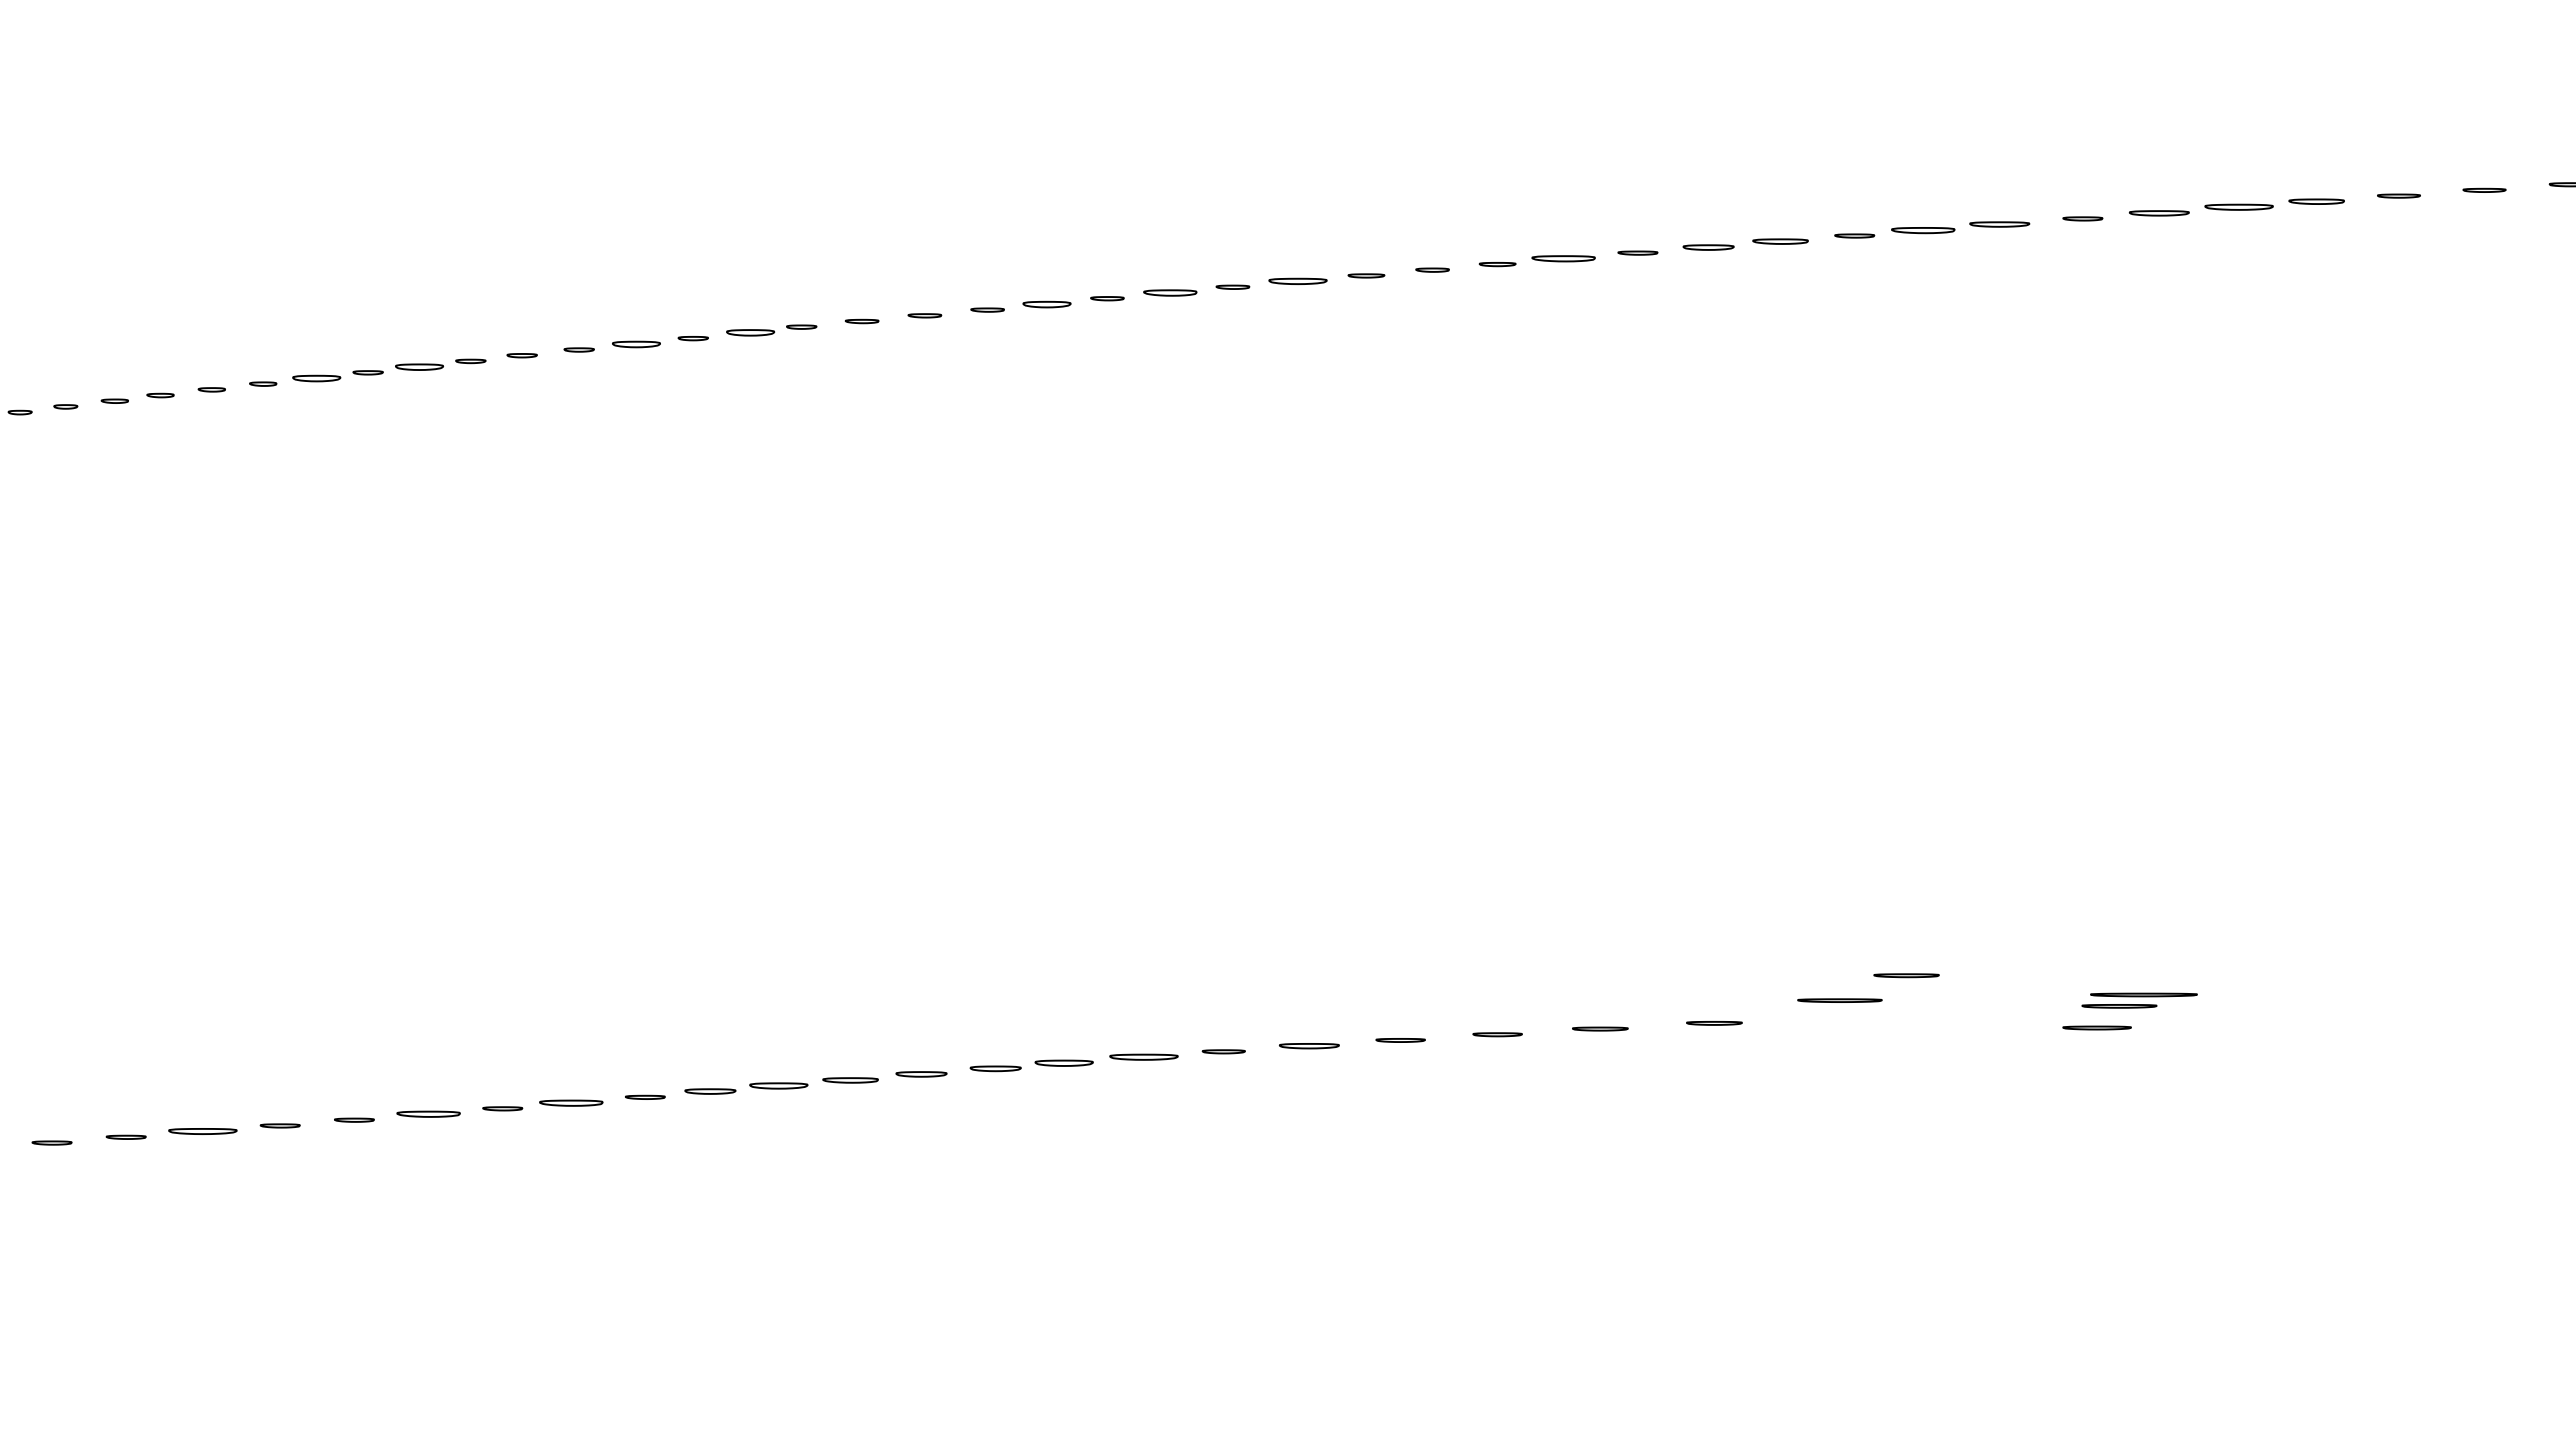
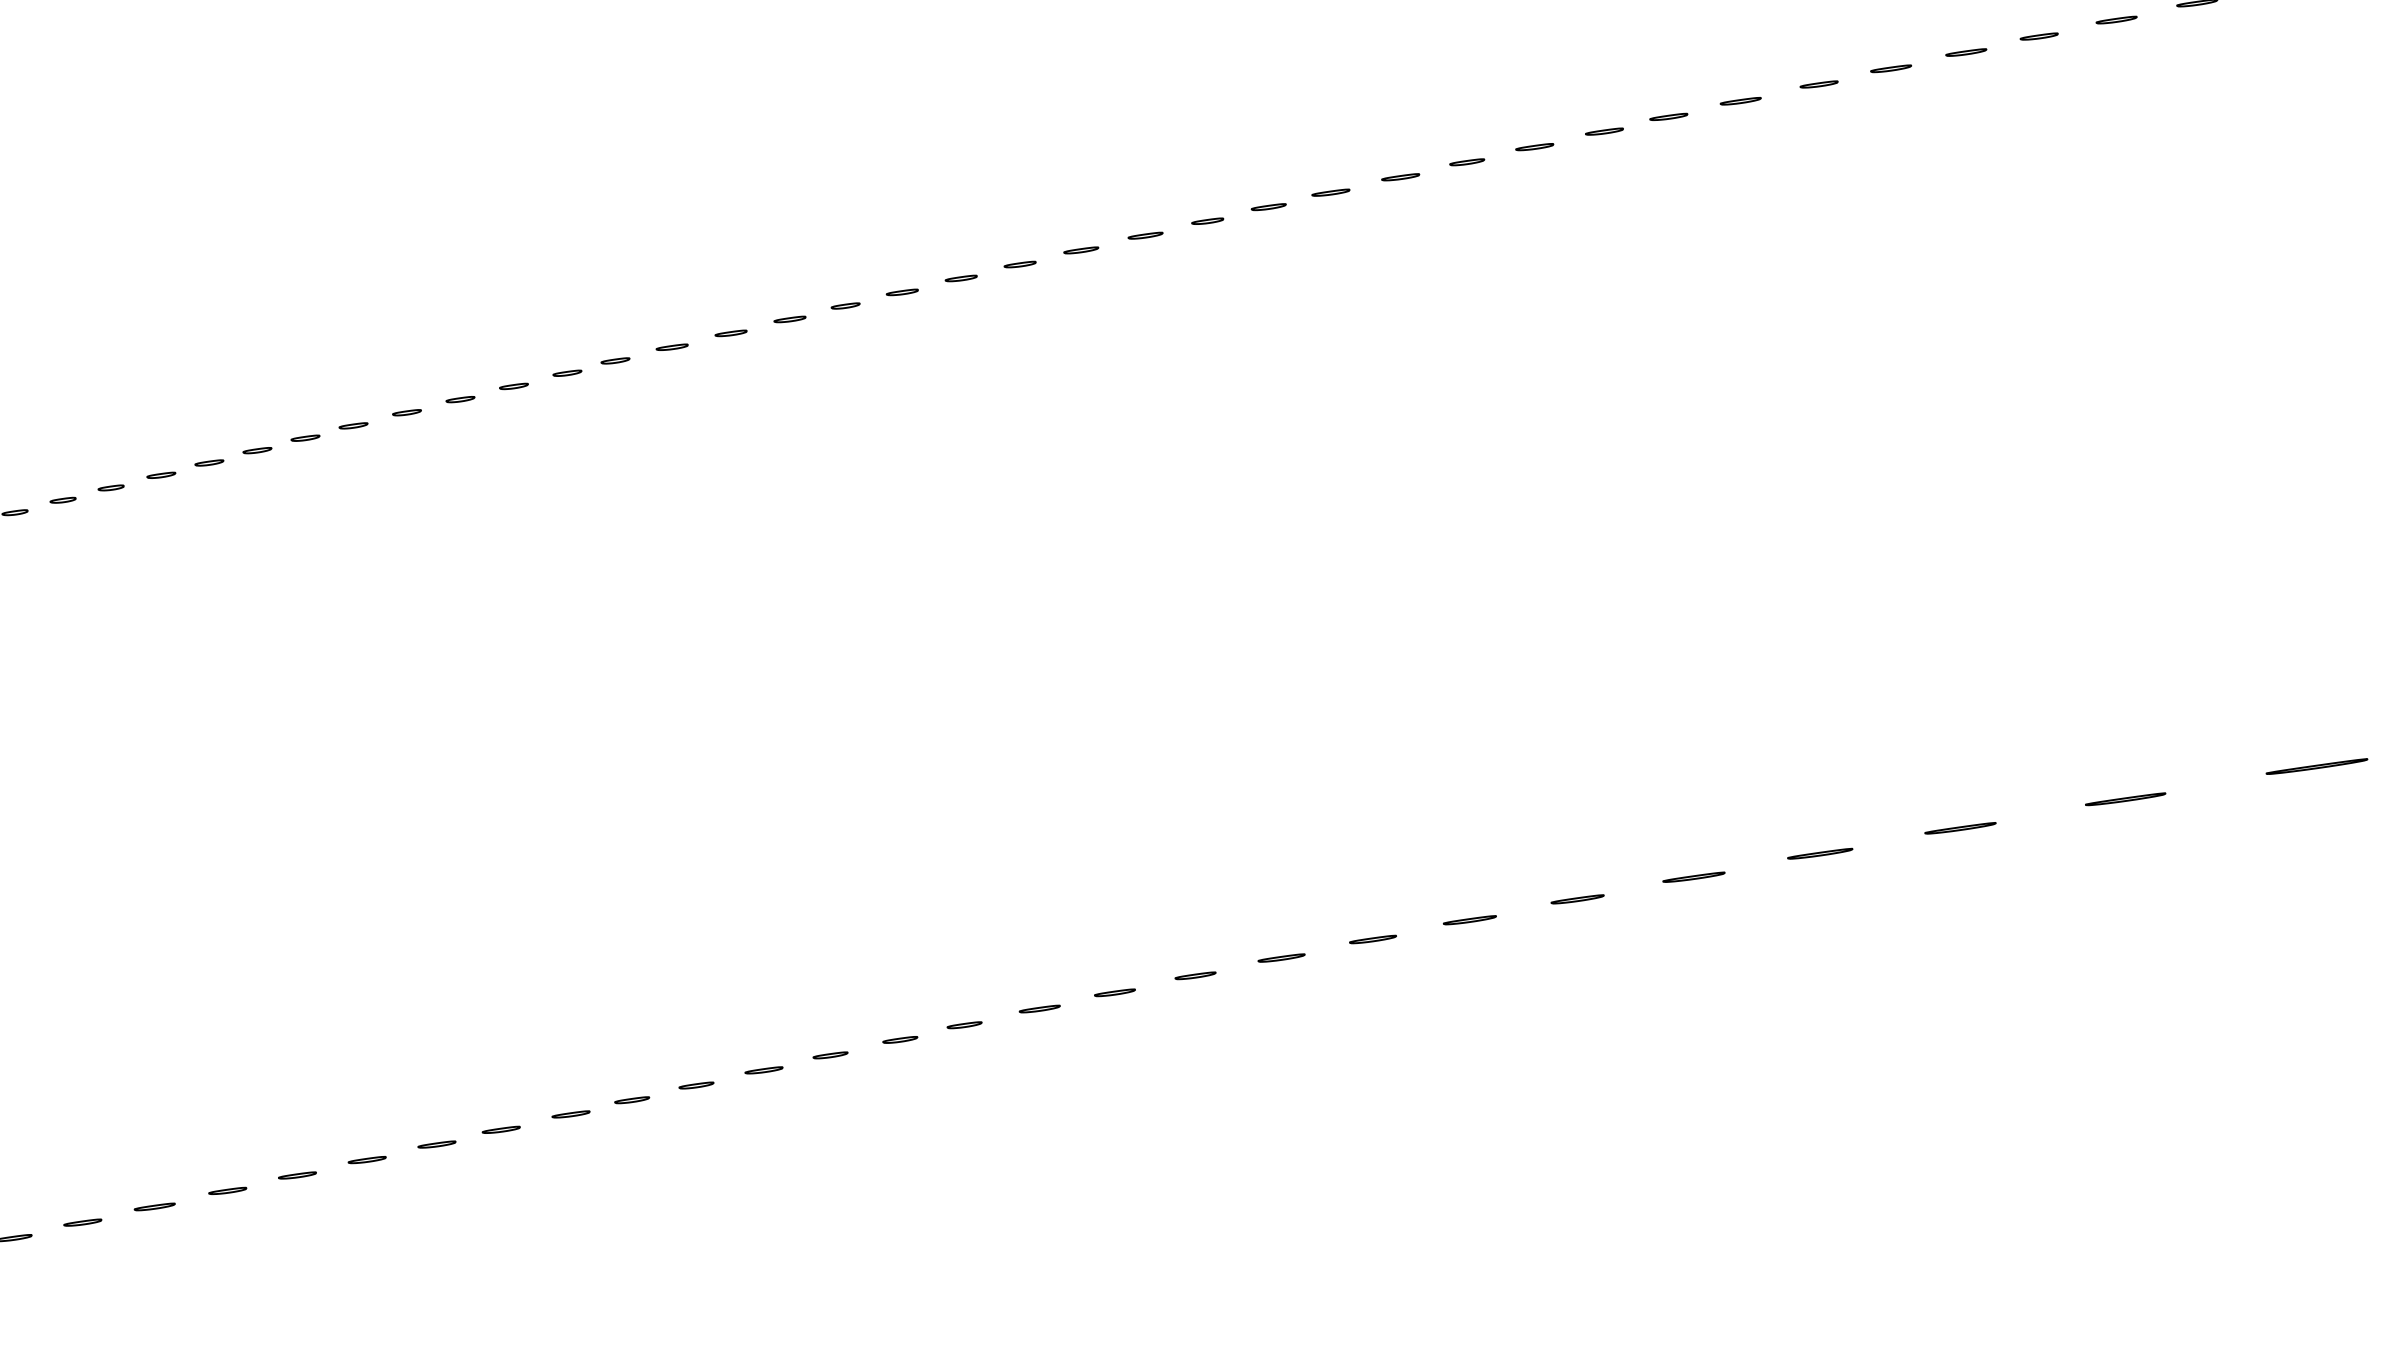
part: (2316, 201) -> (2038, 36), size x0.71
part: (2239, 207) -> (1966, 52), size x0.62
part: (2159, 212) -> (1891, 68), size x0.71
part: (1999, 224) -> (1740, 101), size x0.71
part: (1922, 229) -> (1668, 116), size x0.62
part: (1780, 241) -> (1534, 147), size x0.71
part: (1708, 246) -> (1466, 161), size x0.71
part: (1563, 258) -> (1330, 192), size x0.62
part: (1297, 281) -> (1080, 250), size x0.62
part: (1169, 292) -> (960, 278), size x0.62
part: (1046, 303) -> (845, 305), size x0.62
part: (749, 332) -> (566, 373), size x0.62
part: (635, 343) -> (459, 399), size x0.62
part: (419, 366) -> (257, 450), size x0.62
part: (316, 378) -> (161, 475), size x0.62
part: (1906, 975) -> (1693, 877), moved
part: (2143, 994) -> (2316, 766), moved
line: (1839, 1000) -> (2125, 799), moved
part: (2096, 1027) -> (1819, 853), moved
part: (1309, 1045) -> (1195, 975), size x0.71
part: (1143, 1057) -> (1039, 1009), size x0.62
part: (1063, 1062) -> (964, 1024), size x0.62
part: (995, 1068) -> (900, 1039), size x0.71
part: (921, 1074) -> (830, 1055), size x0.71
part: (850, 1079) -> (763, 1069), size x0.71
part: (778, 1085) -> (696, 1085), size x0.62
part: (710, 1091) -> (632, 1100), size x0.71
part: (570, 1102) -> (500, 1129), size x0.62
part: (428, 1114) -> (367, 1160), size x0.62
part: (202, 1131) -> (154, 1207), size x0.62

